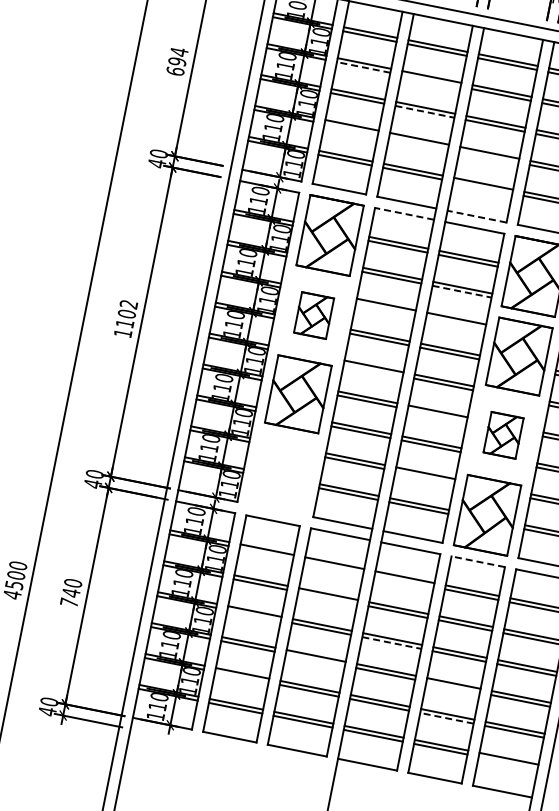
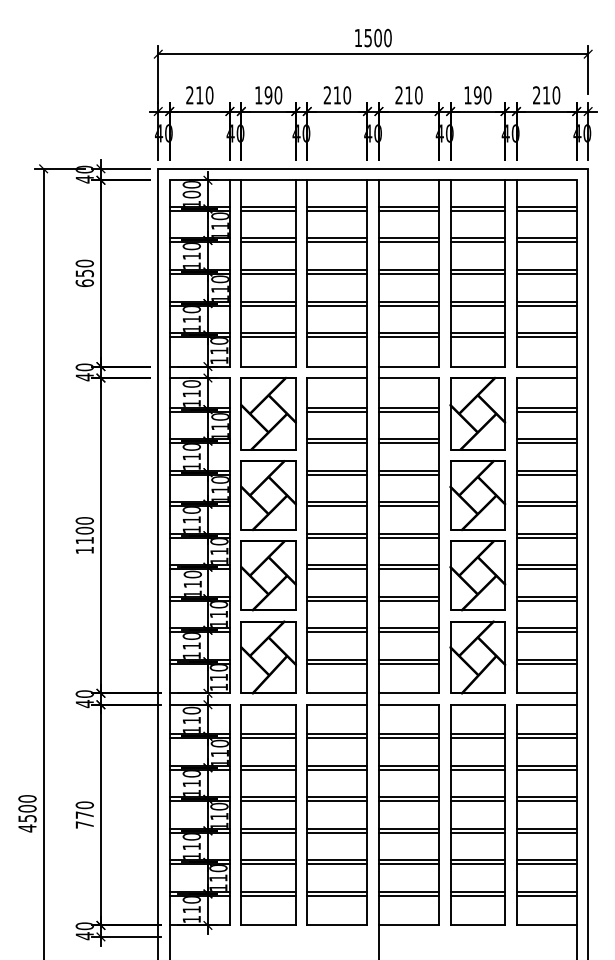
text: (178, 56) -> (84, 268), 694 -> 650
line: (363, 67) -> (268, 242), dashed -> solid
line: (431, 80) -> (337, 242), added
line: (424, 112) -> (337, 274), dashed -> solid
line: (351, 129) -> (268, 305), added
line: (418, 142) -> (337, 305), added
line: (488, 156) -> (408, 305), added
line: (482, 188) -> (408, 337), added
line: (403, 214) -> (336, 378), dashed -> solid
line: (476, 216) -> (408, 366), dashed -> solid
line: (462, 292) -> (409, 443), dashed -> solid
text: (128, 303) -> (84, 520), 1102 -> 1100
line: (385, 308) -> (337, 474), added
part: (313, 315) -> (268, 495), size x1.67
line: (455, 322) -> (408, 474), added
line: (373, 370) -> (337, 537), added
line: (436, 415) -> (408, 569), added
part: (503, 434) -> (477, 575), size x1.67
part: (282, 474) -> (268, 657), added
line: (424, 477) -> (408, 632), added
line: (266, 553) -> (268, 738), added
line: (477, 561) -> (477, 704), dashed -> solid
line: (334, 567) -> (337, 738), added
line: (403, 581) -> (408, 738), added
text: (70, 593) -> (84, 815), 740 -> 770
line: (327, 597) -> (337, 769), added
line: (254, 615) -> (268, 801), added
line: (392, 643) -> (409, 801), dashed -> solid
line: (315, 659) -> (337, 832), added
line: (241, 677) -> (268, 864), added
line: (452, 686) -> (477, 832), added
line: (446, 718) -> (477, 864), dashed -> solid
line: (508, 762) -> (546, 895), added

